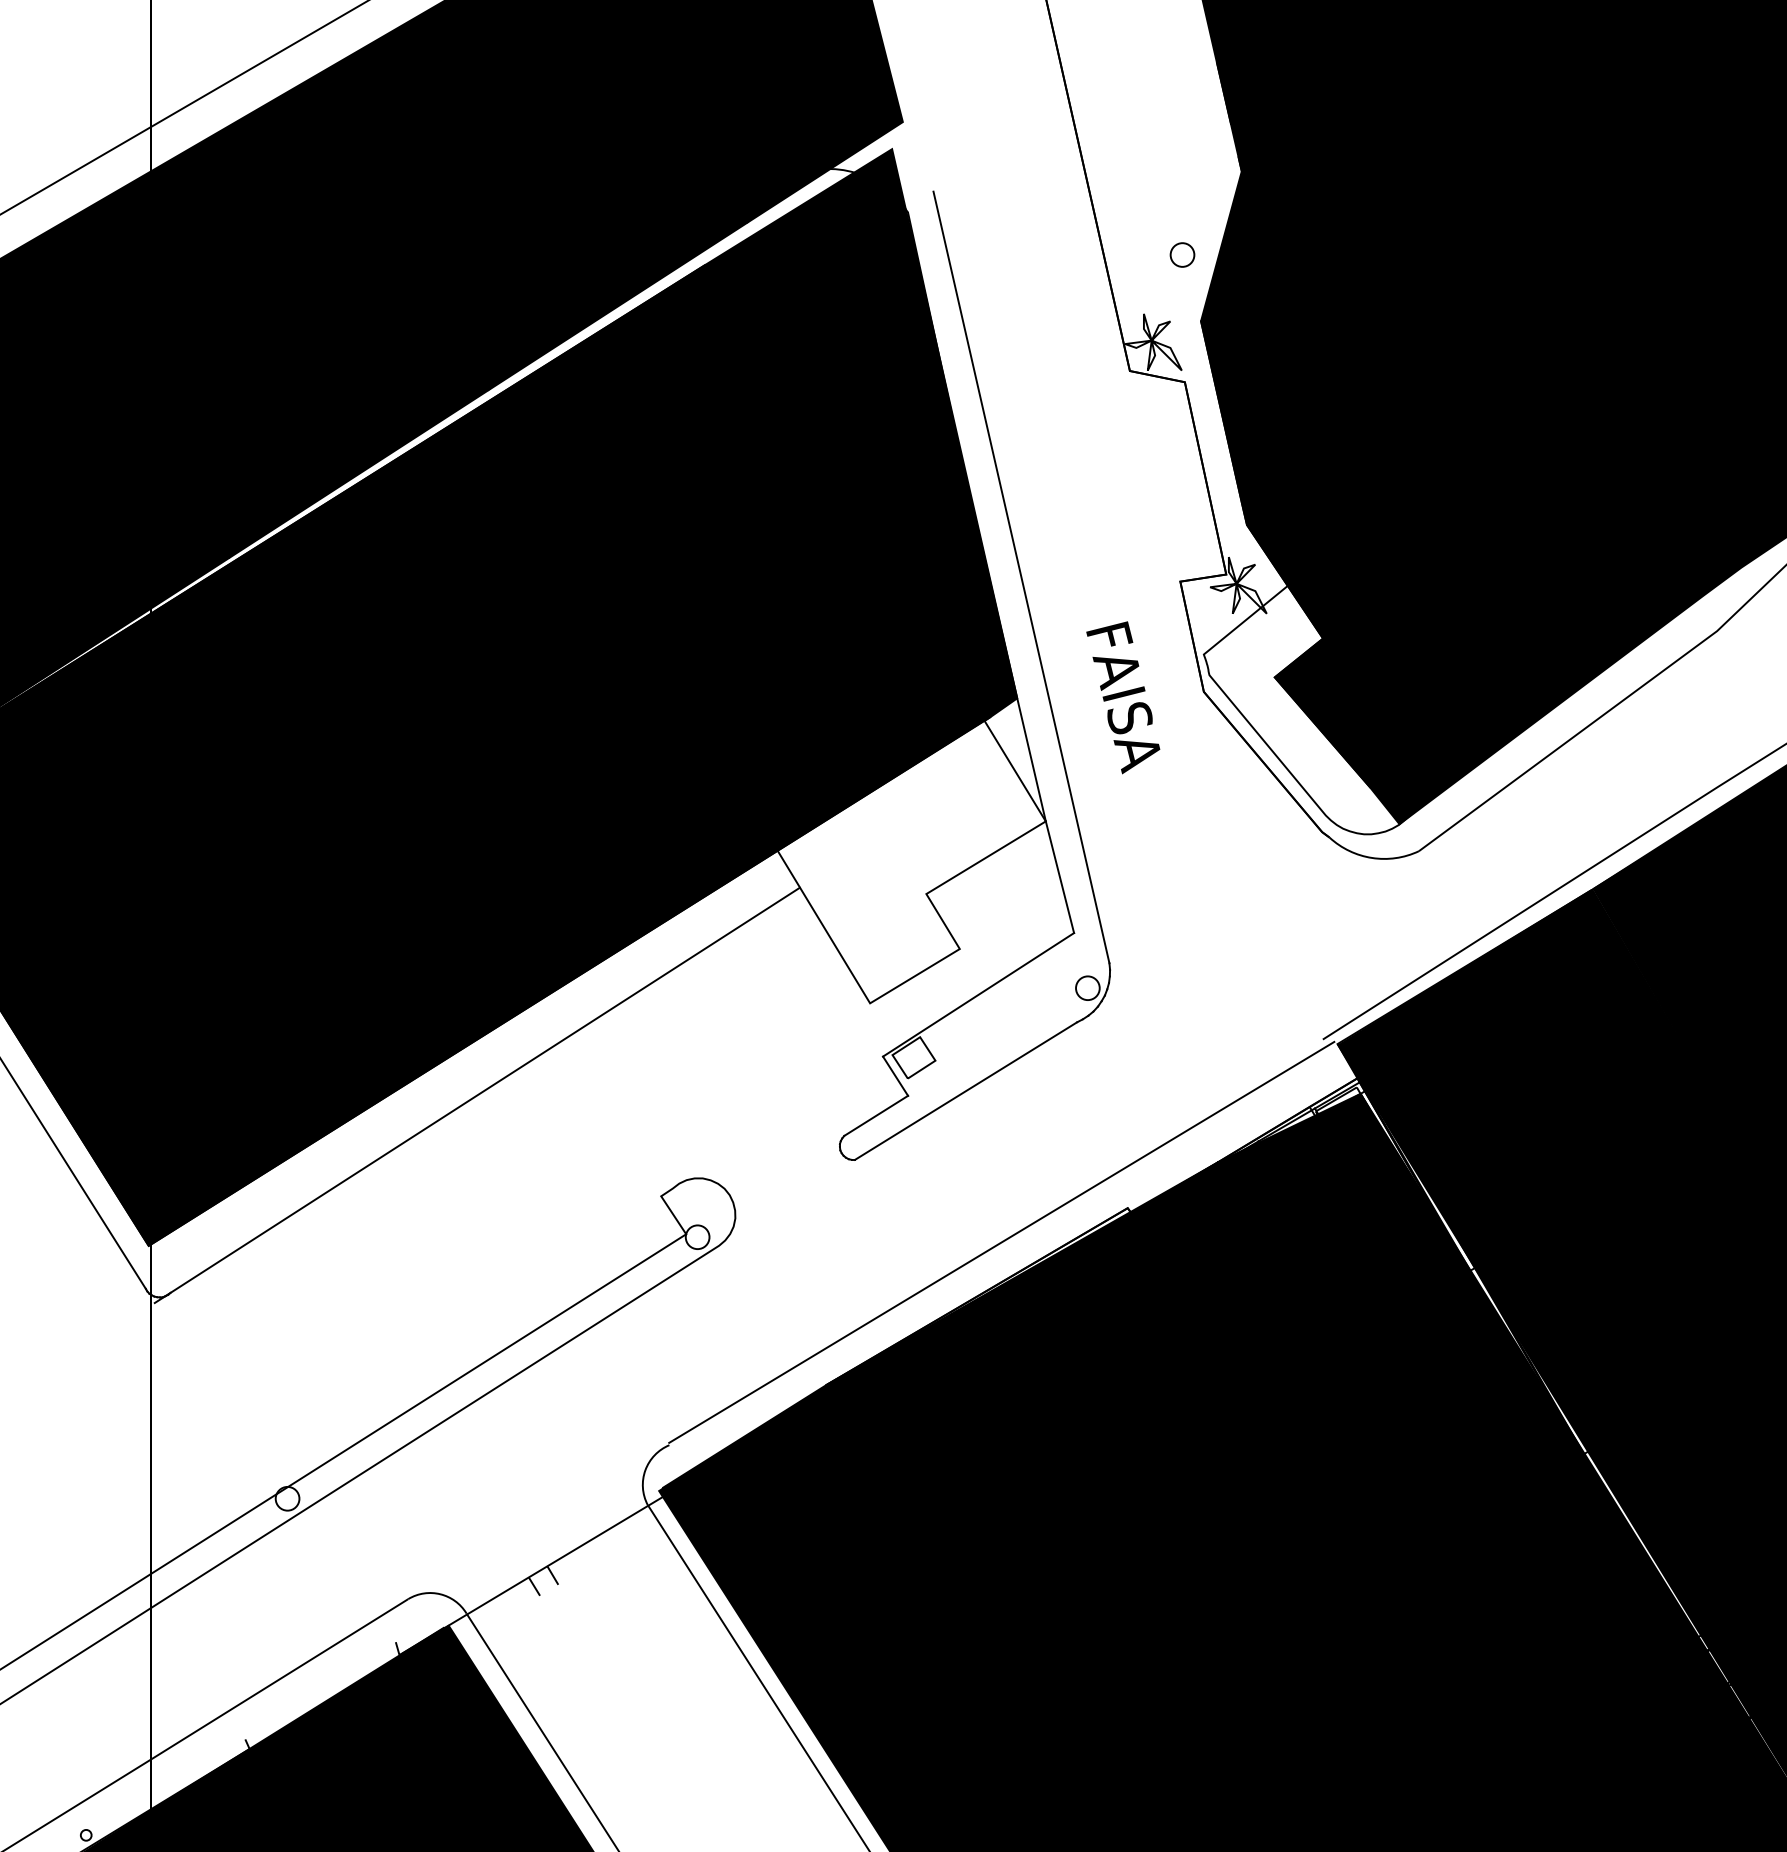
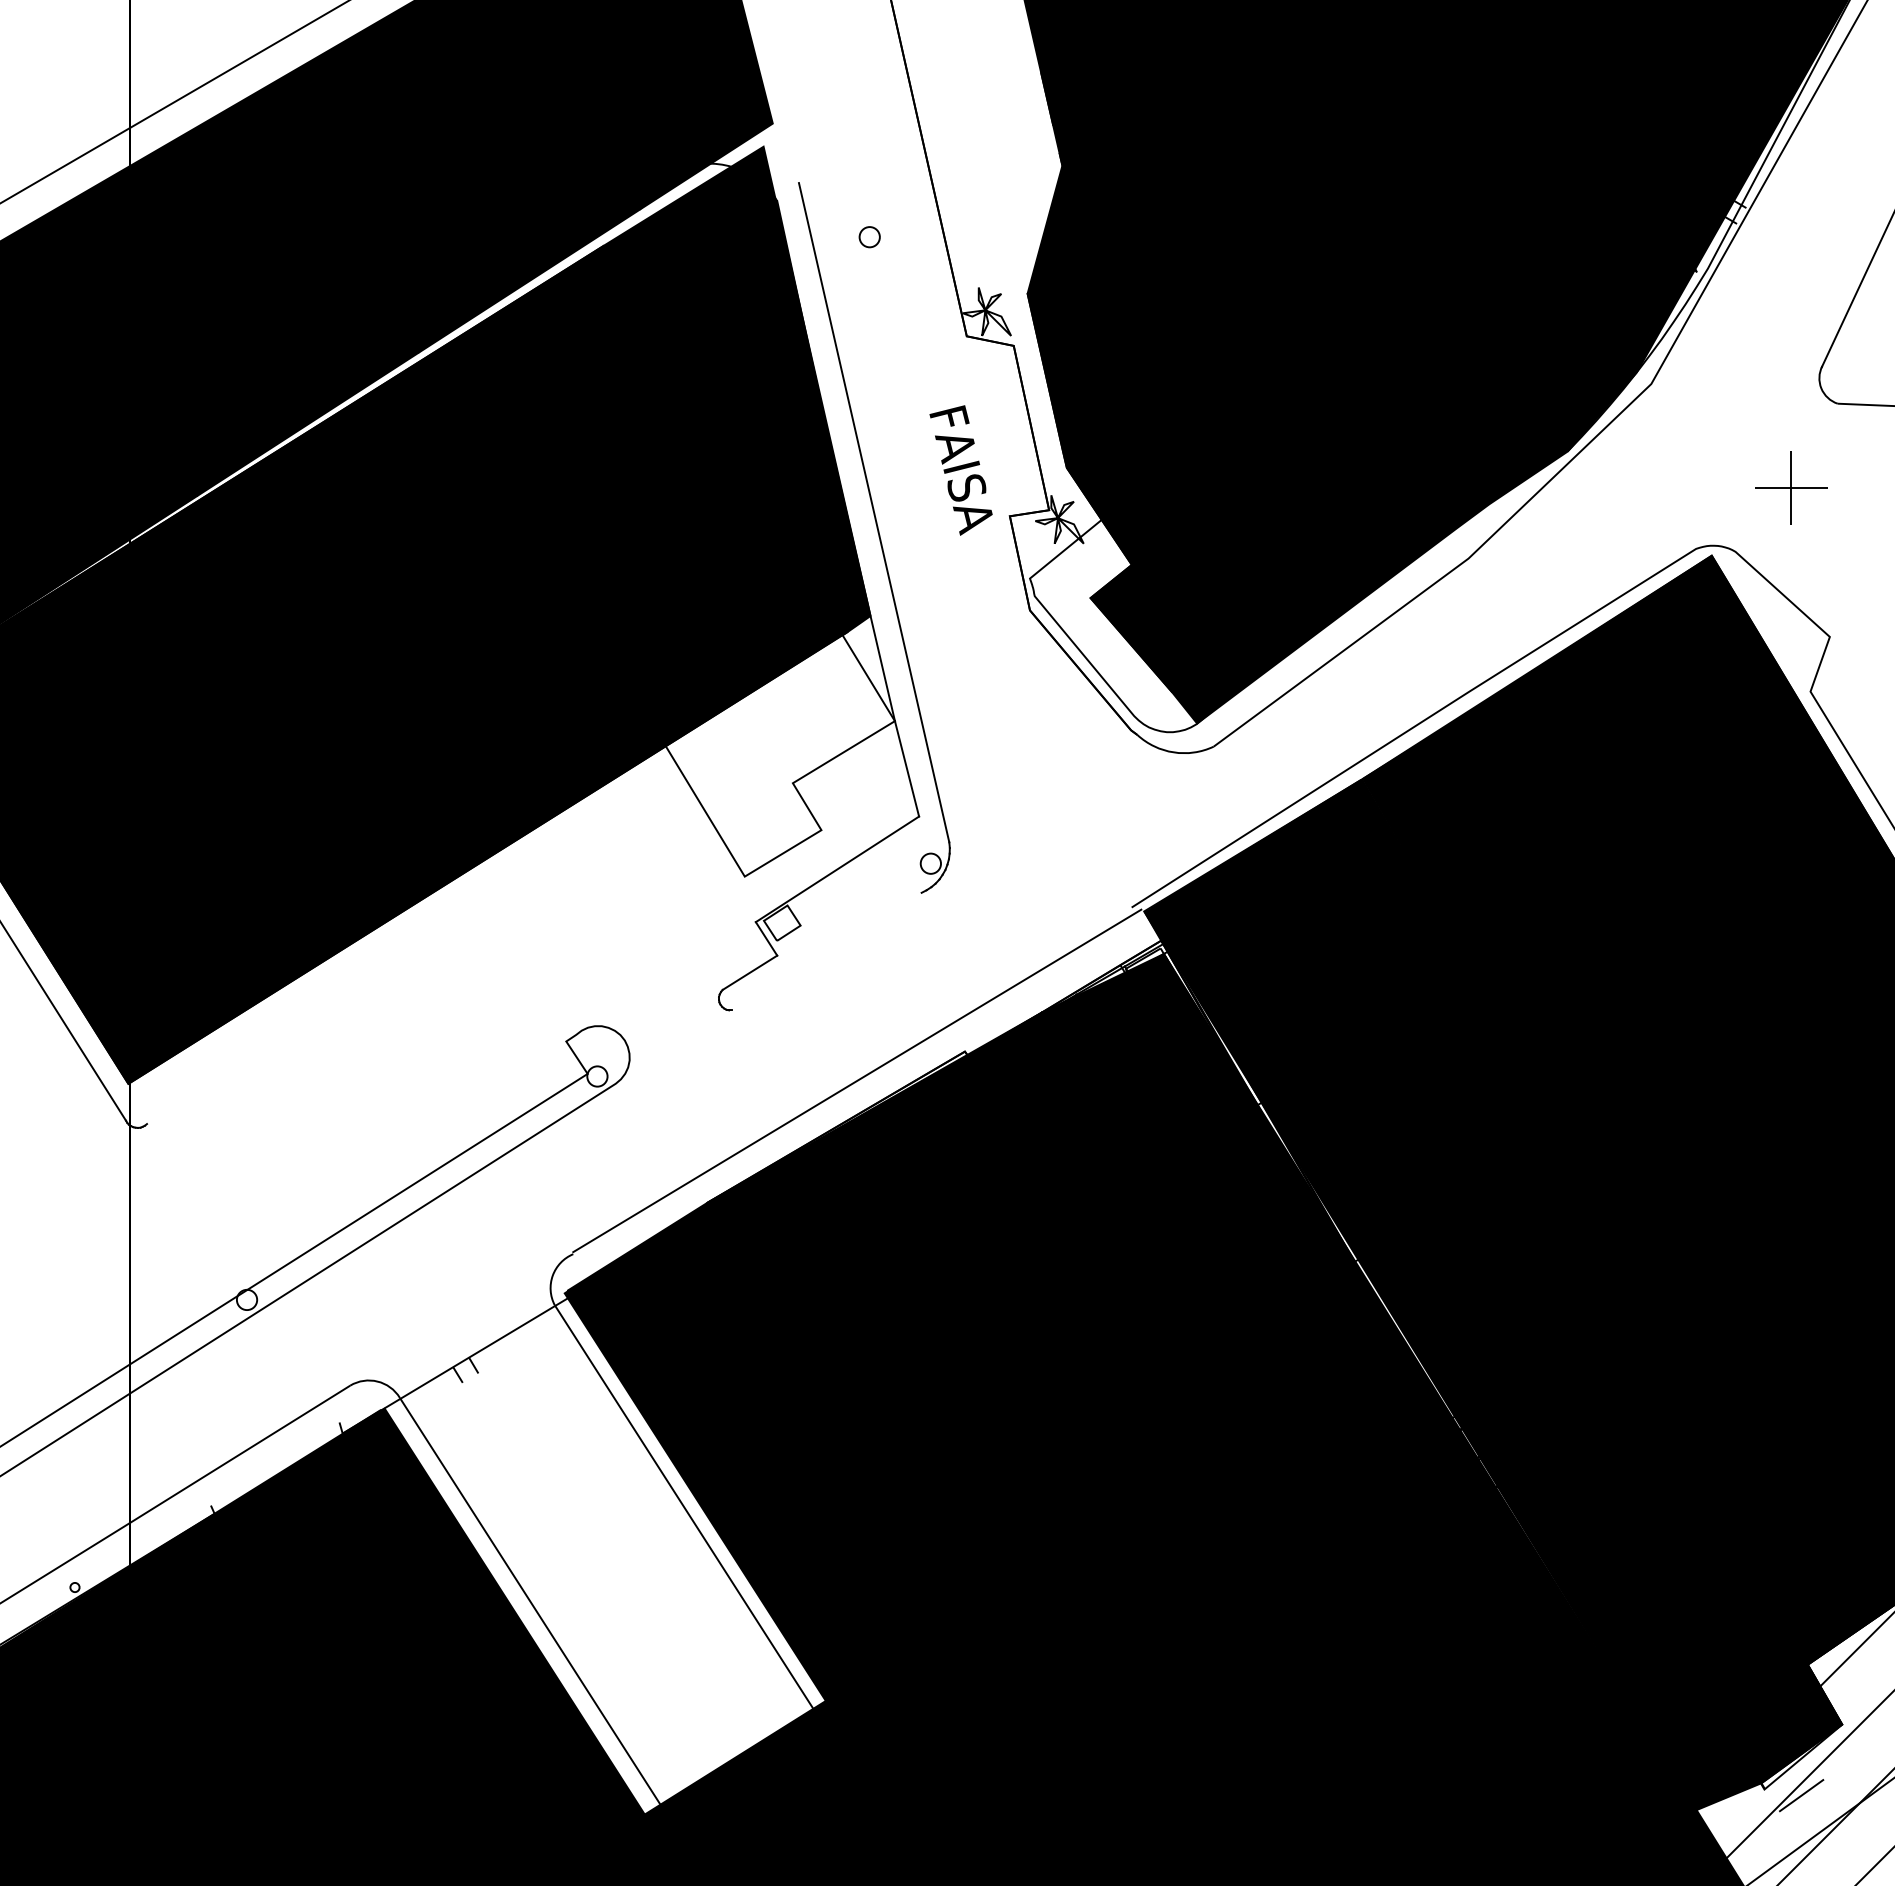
part: (1182, 255) -> (869, 237), moved
text: (1122, 697) -> (960, 470), moved
line: (965, 1090) -> (826, 951), removed
line: (476, 1094) -> (408, 954), removed

